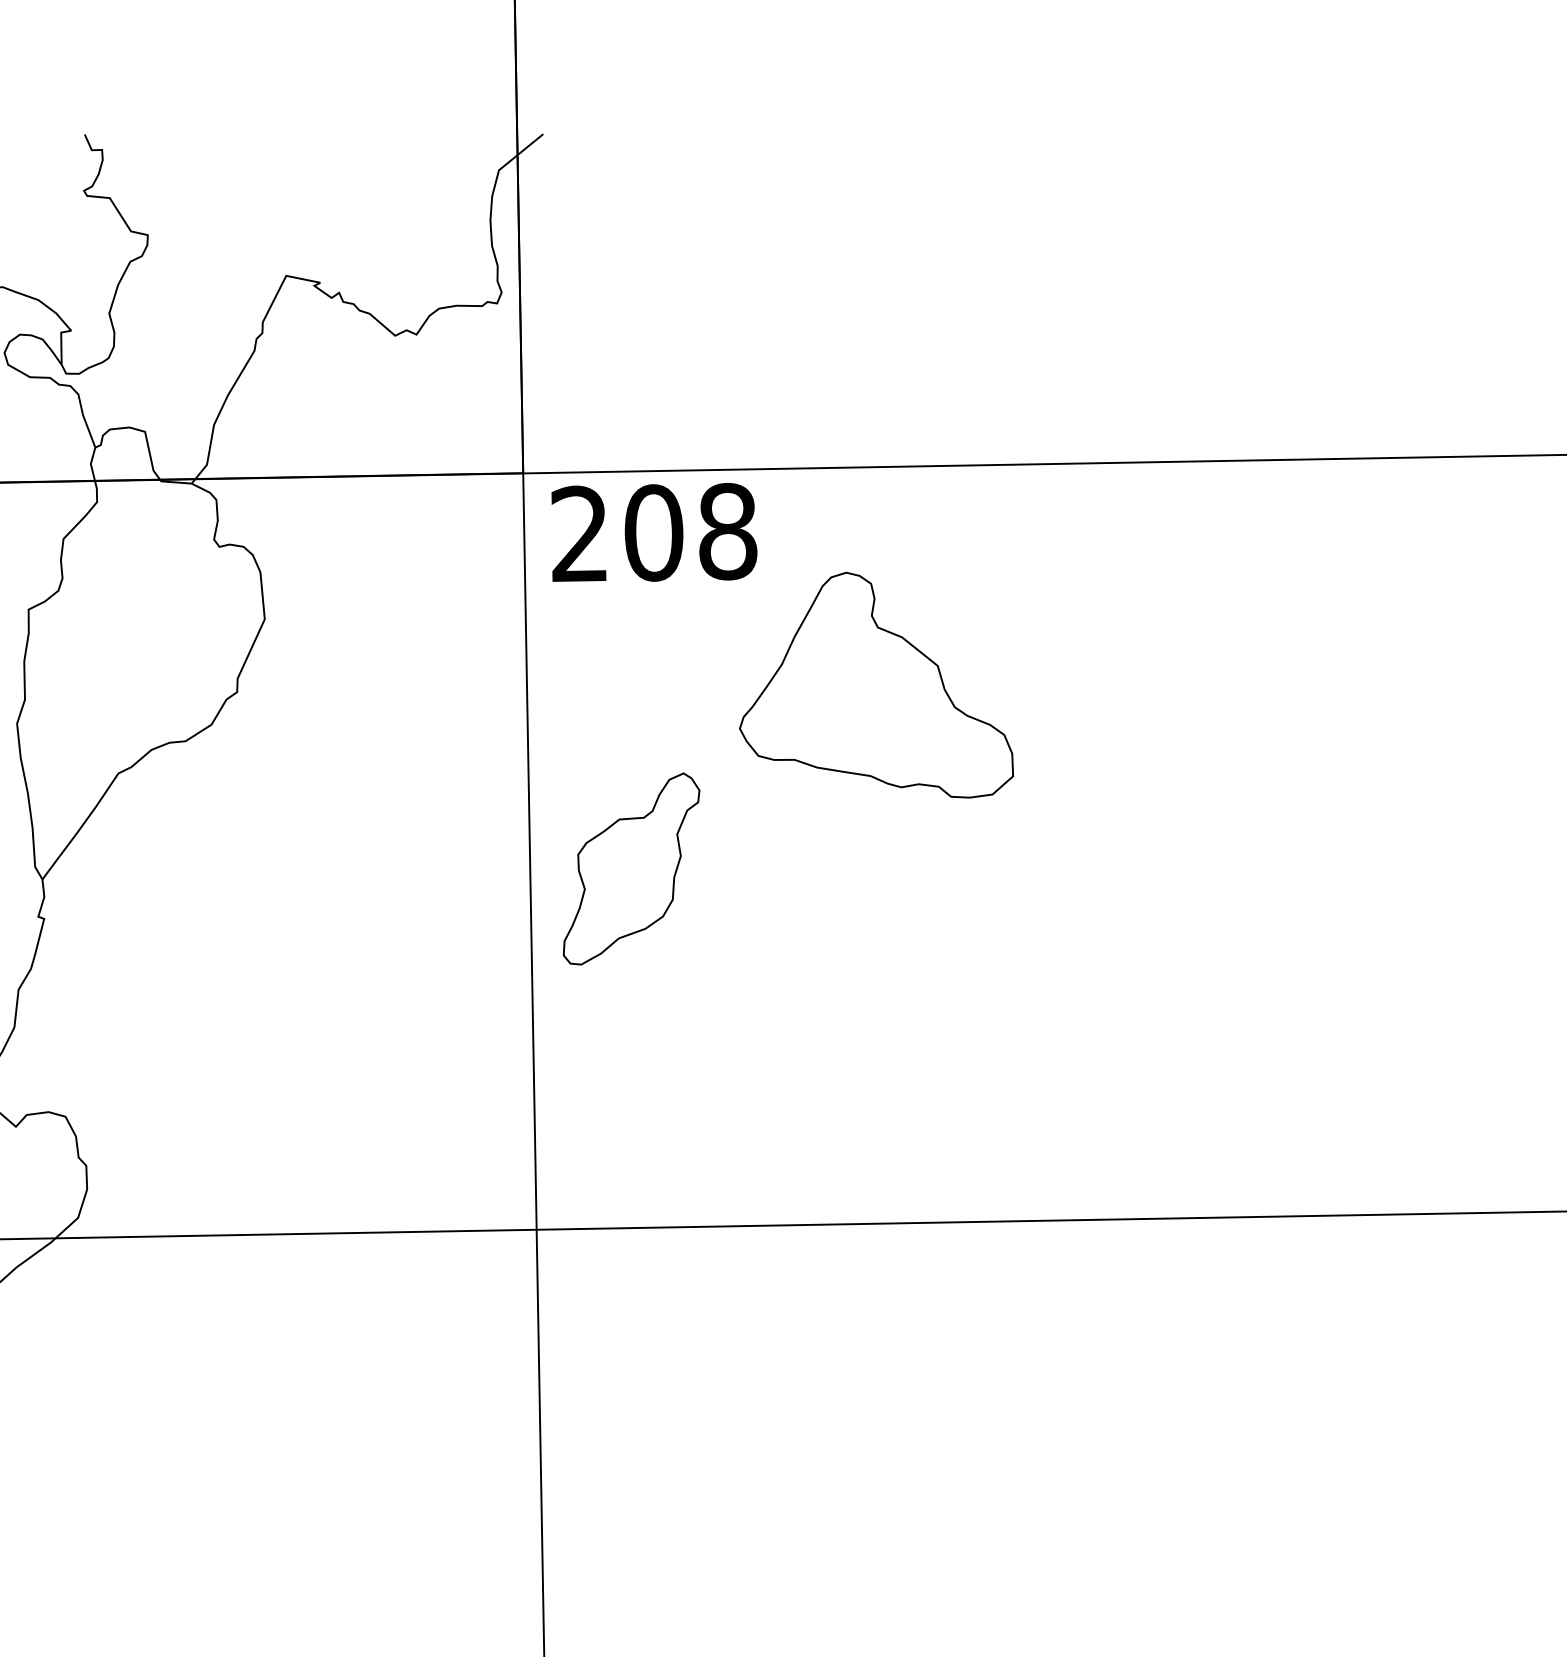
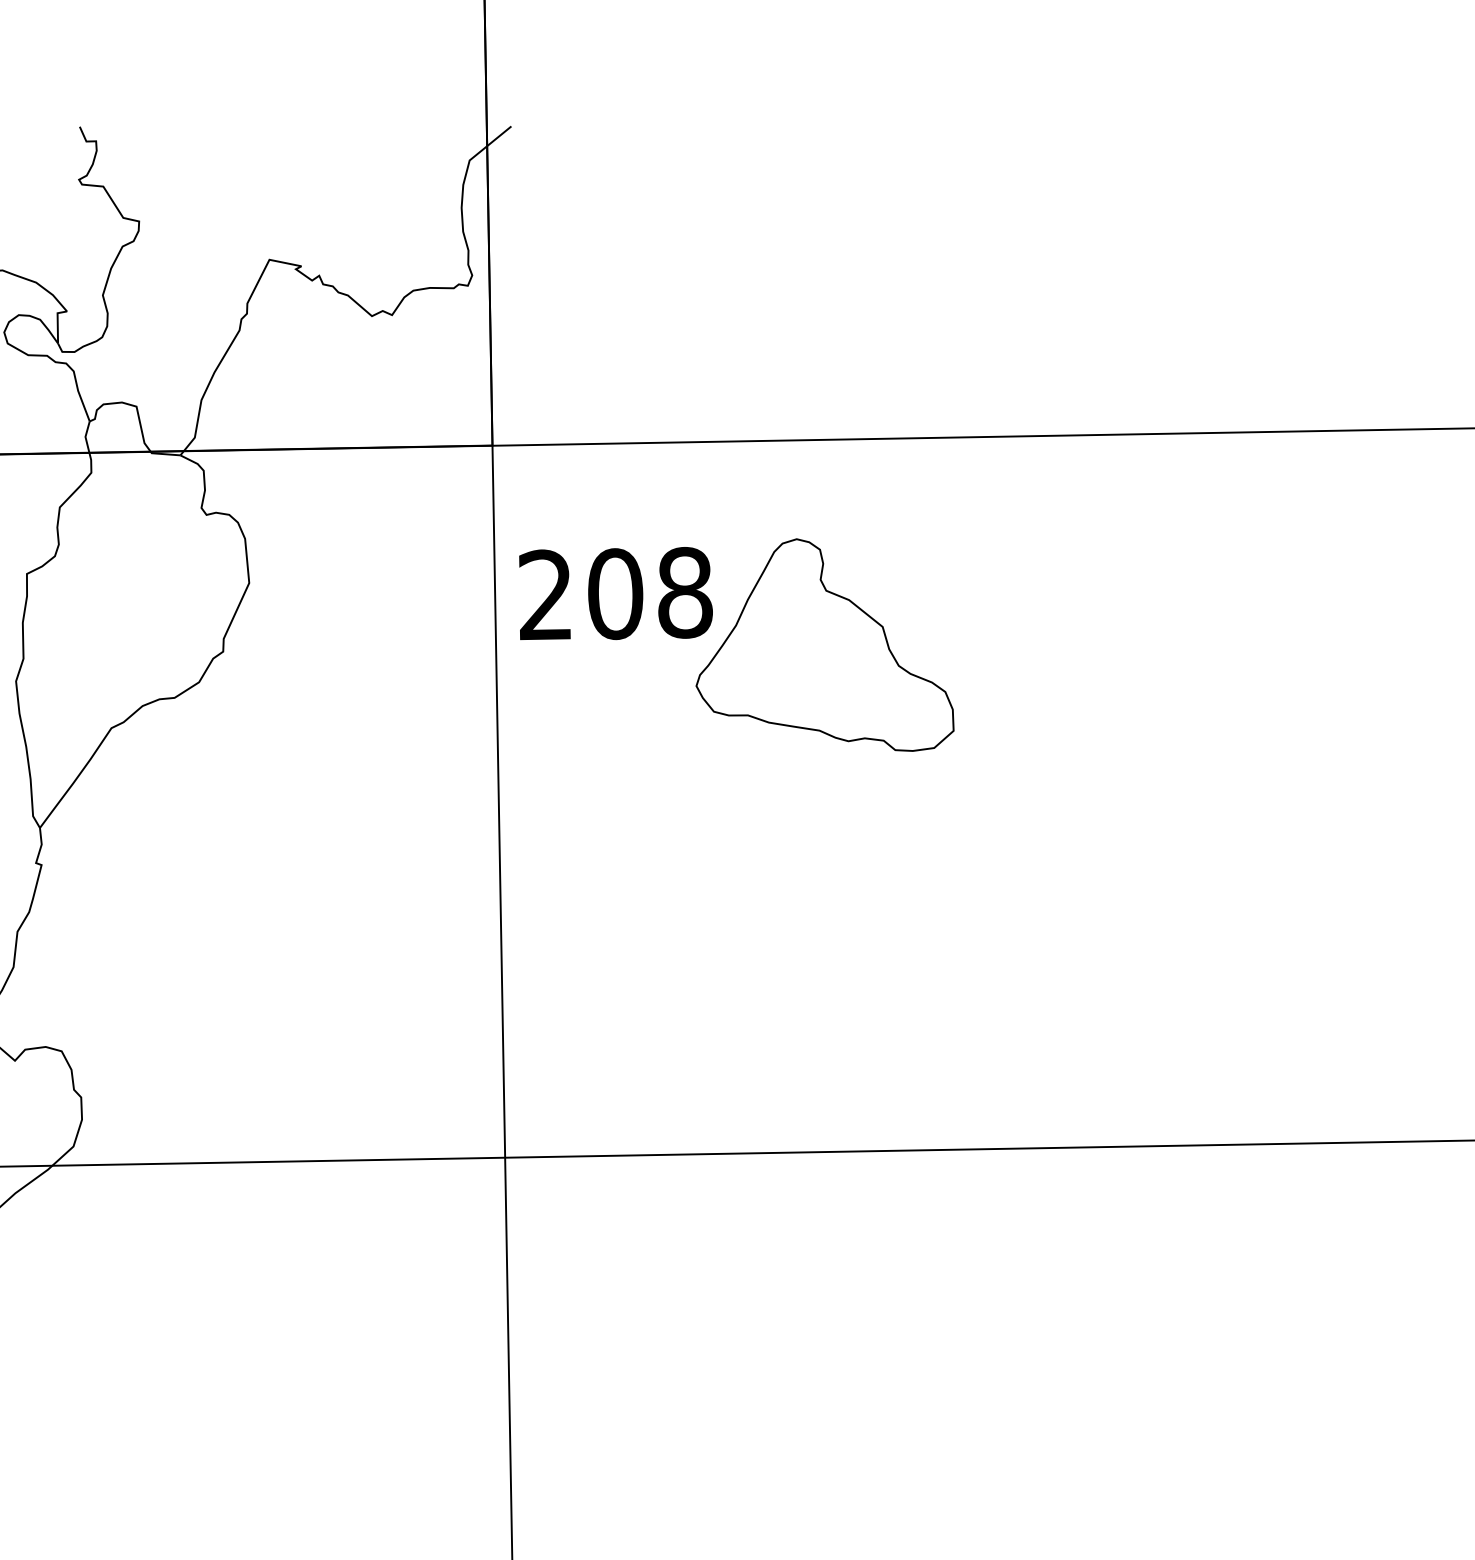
text: (654, 532) -> (616, 593), moved
part: (631, 868) -> (594, 817), removed

